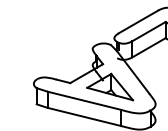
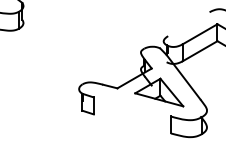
line: (137, 22) -> (188, 24), removed
line: (83, 100) -> (131, 106), removed
line: (83, 116) -> (131, 123), removed

